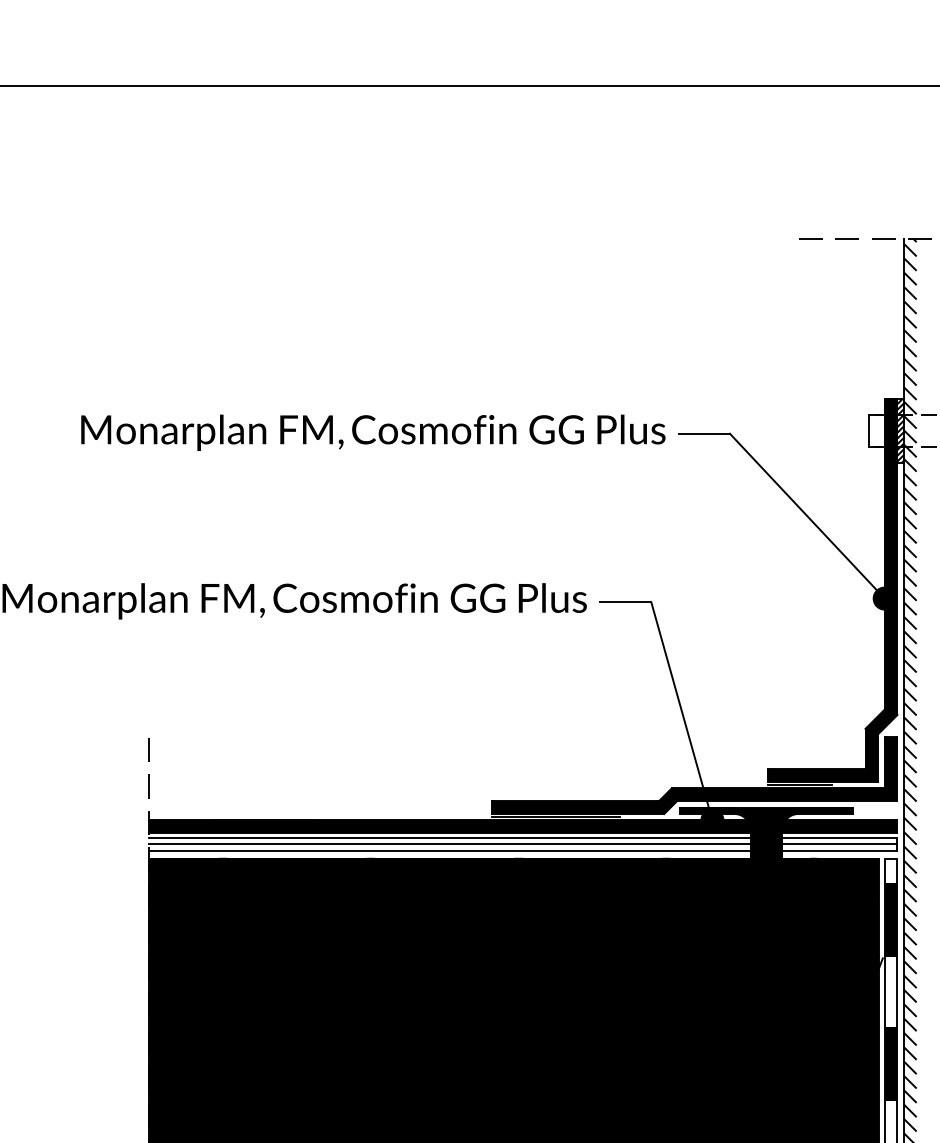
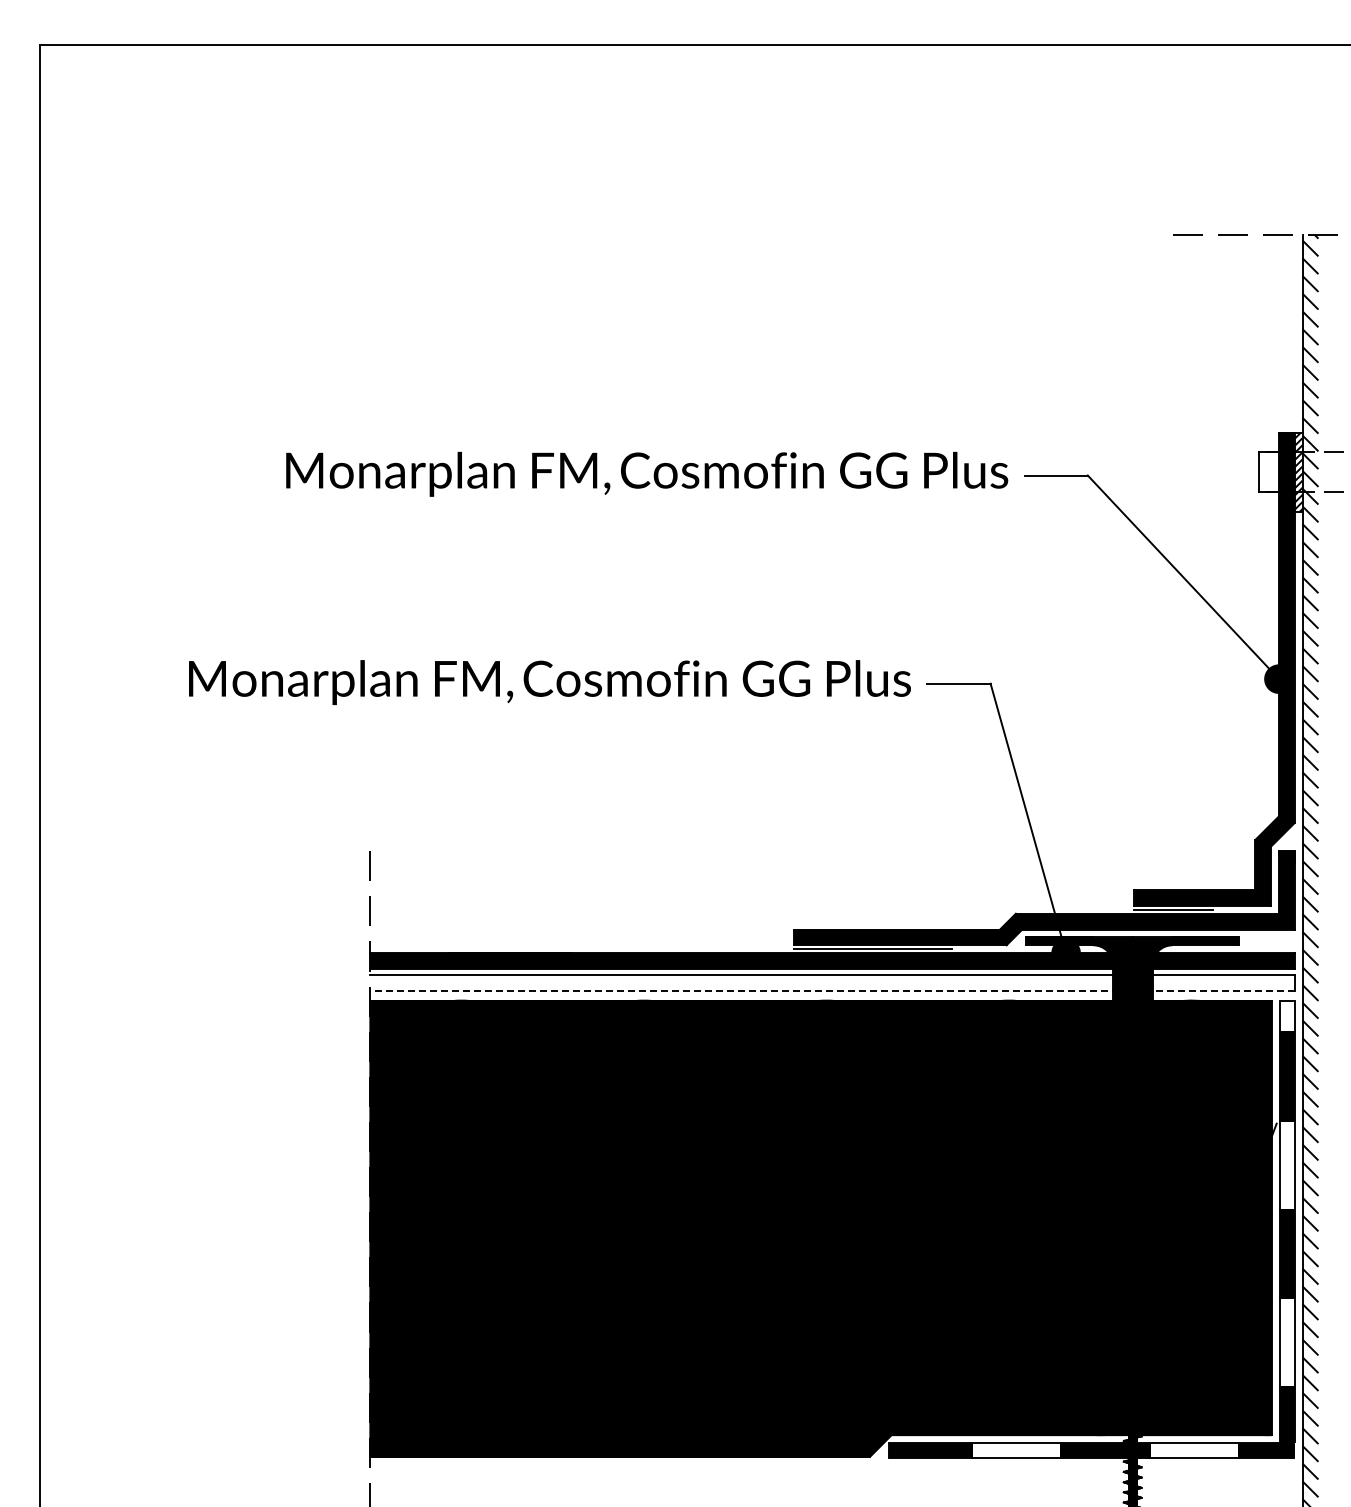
line: (523, 844) -> (832, 982), removed
line: (522, 850) -> (831, 990), solid -> dashed

